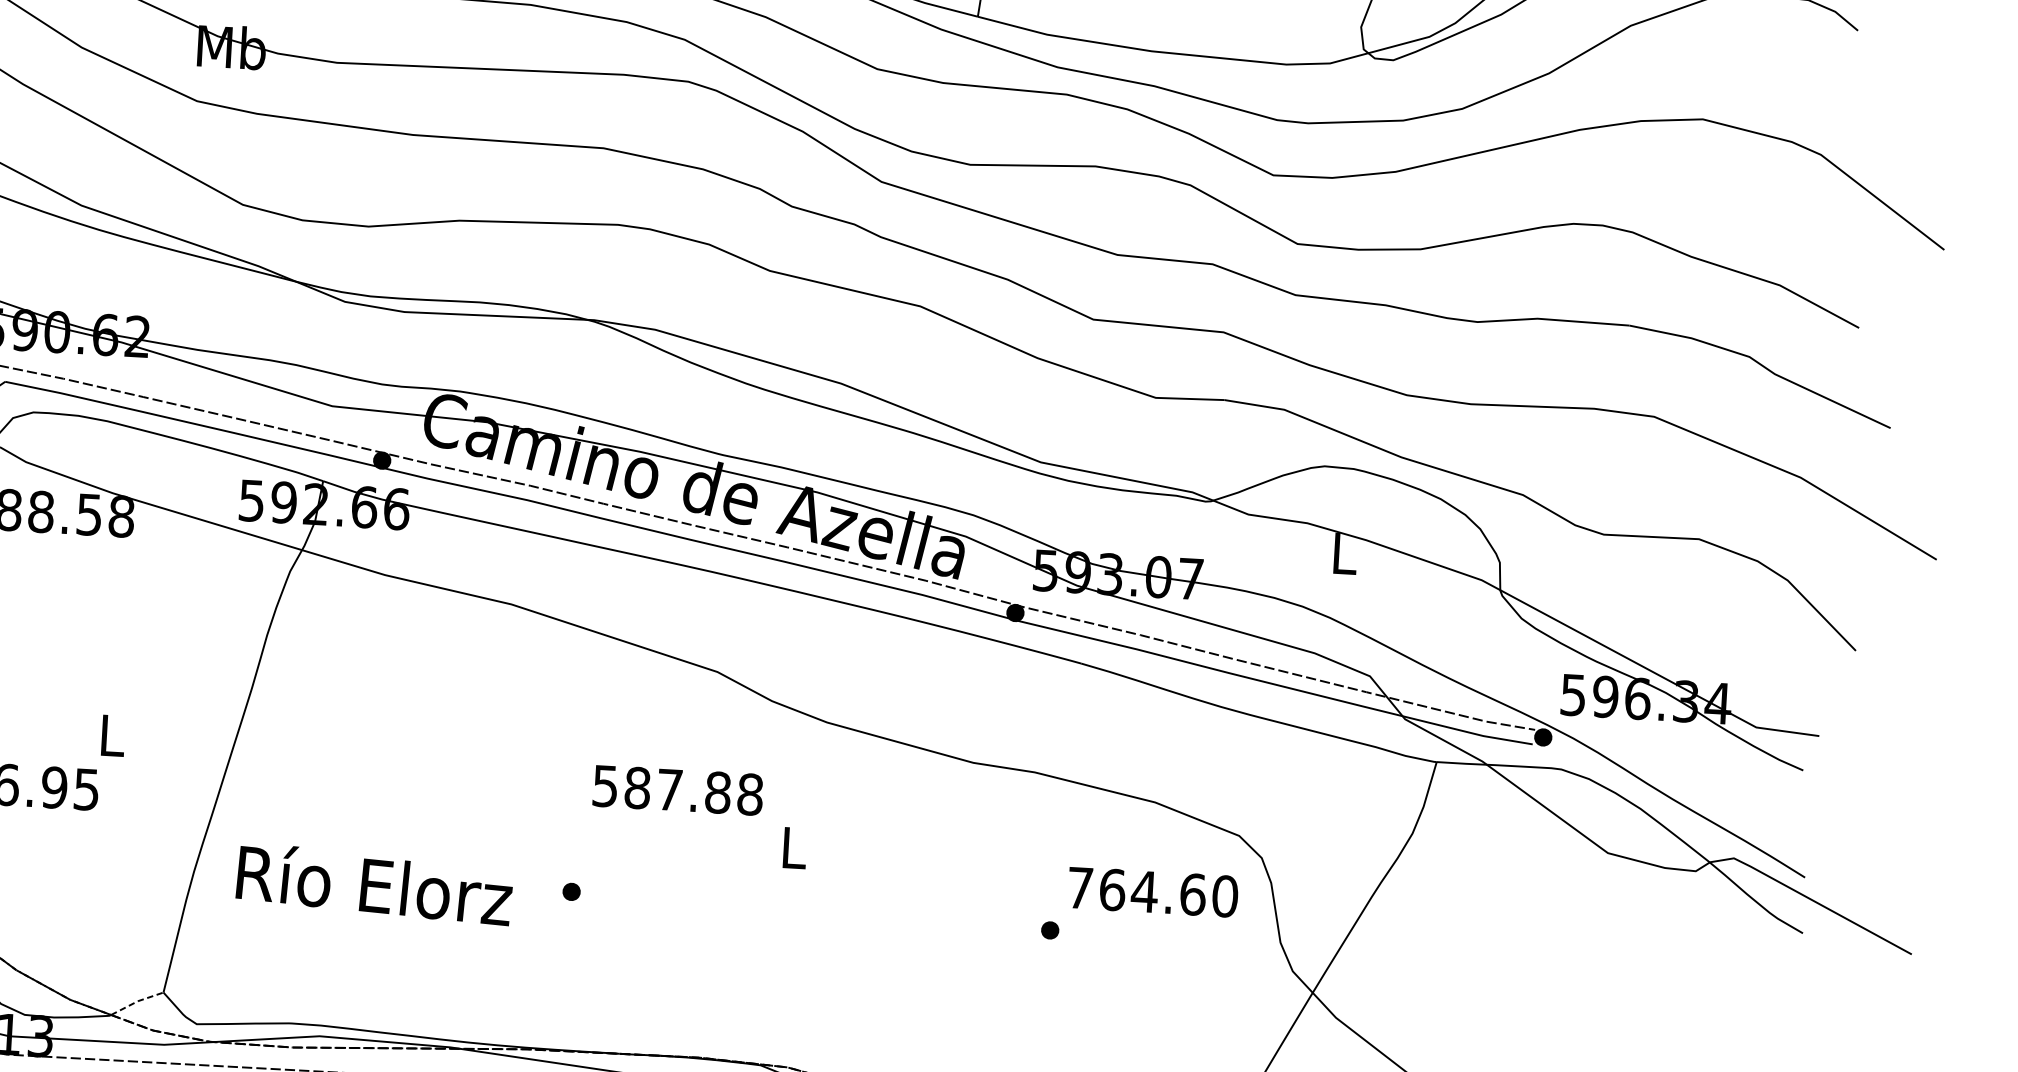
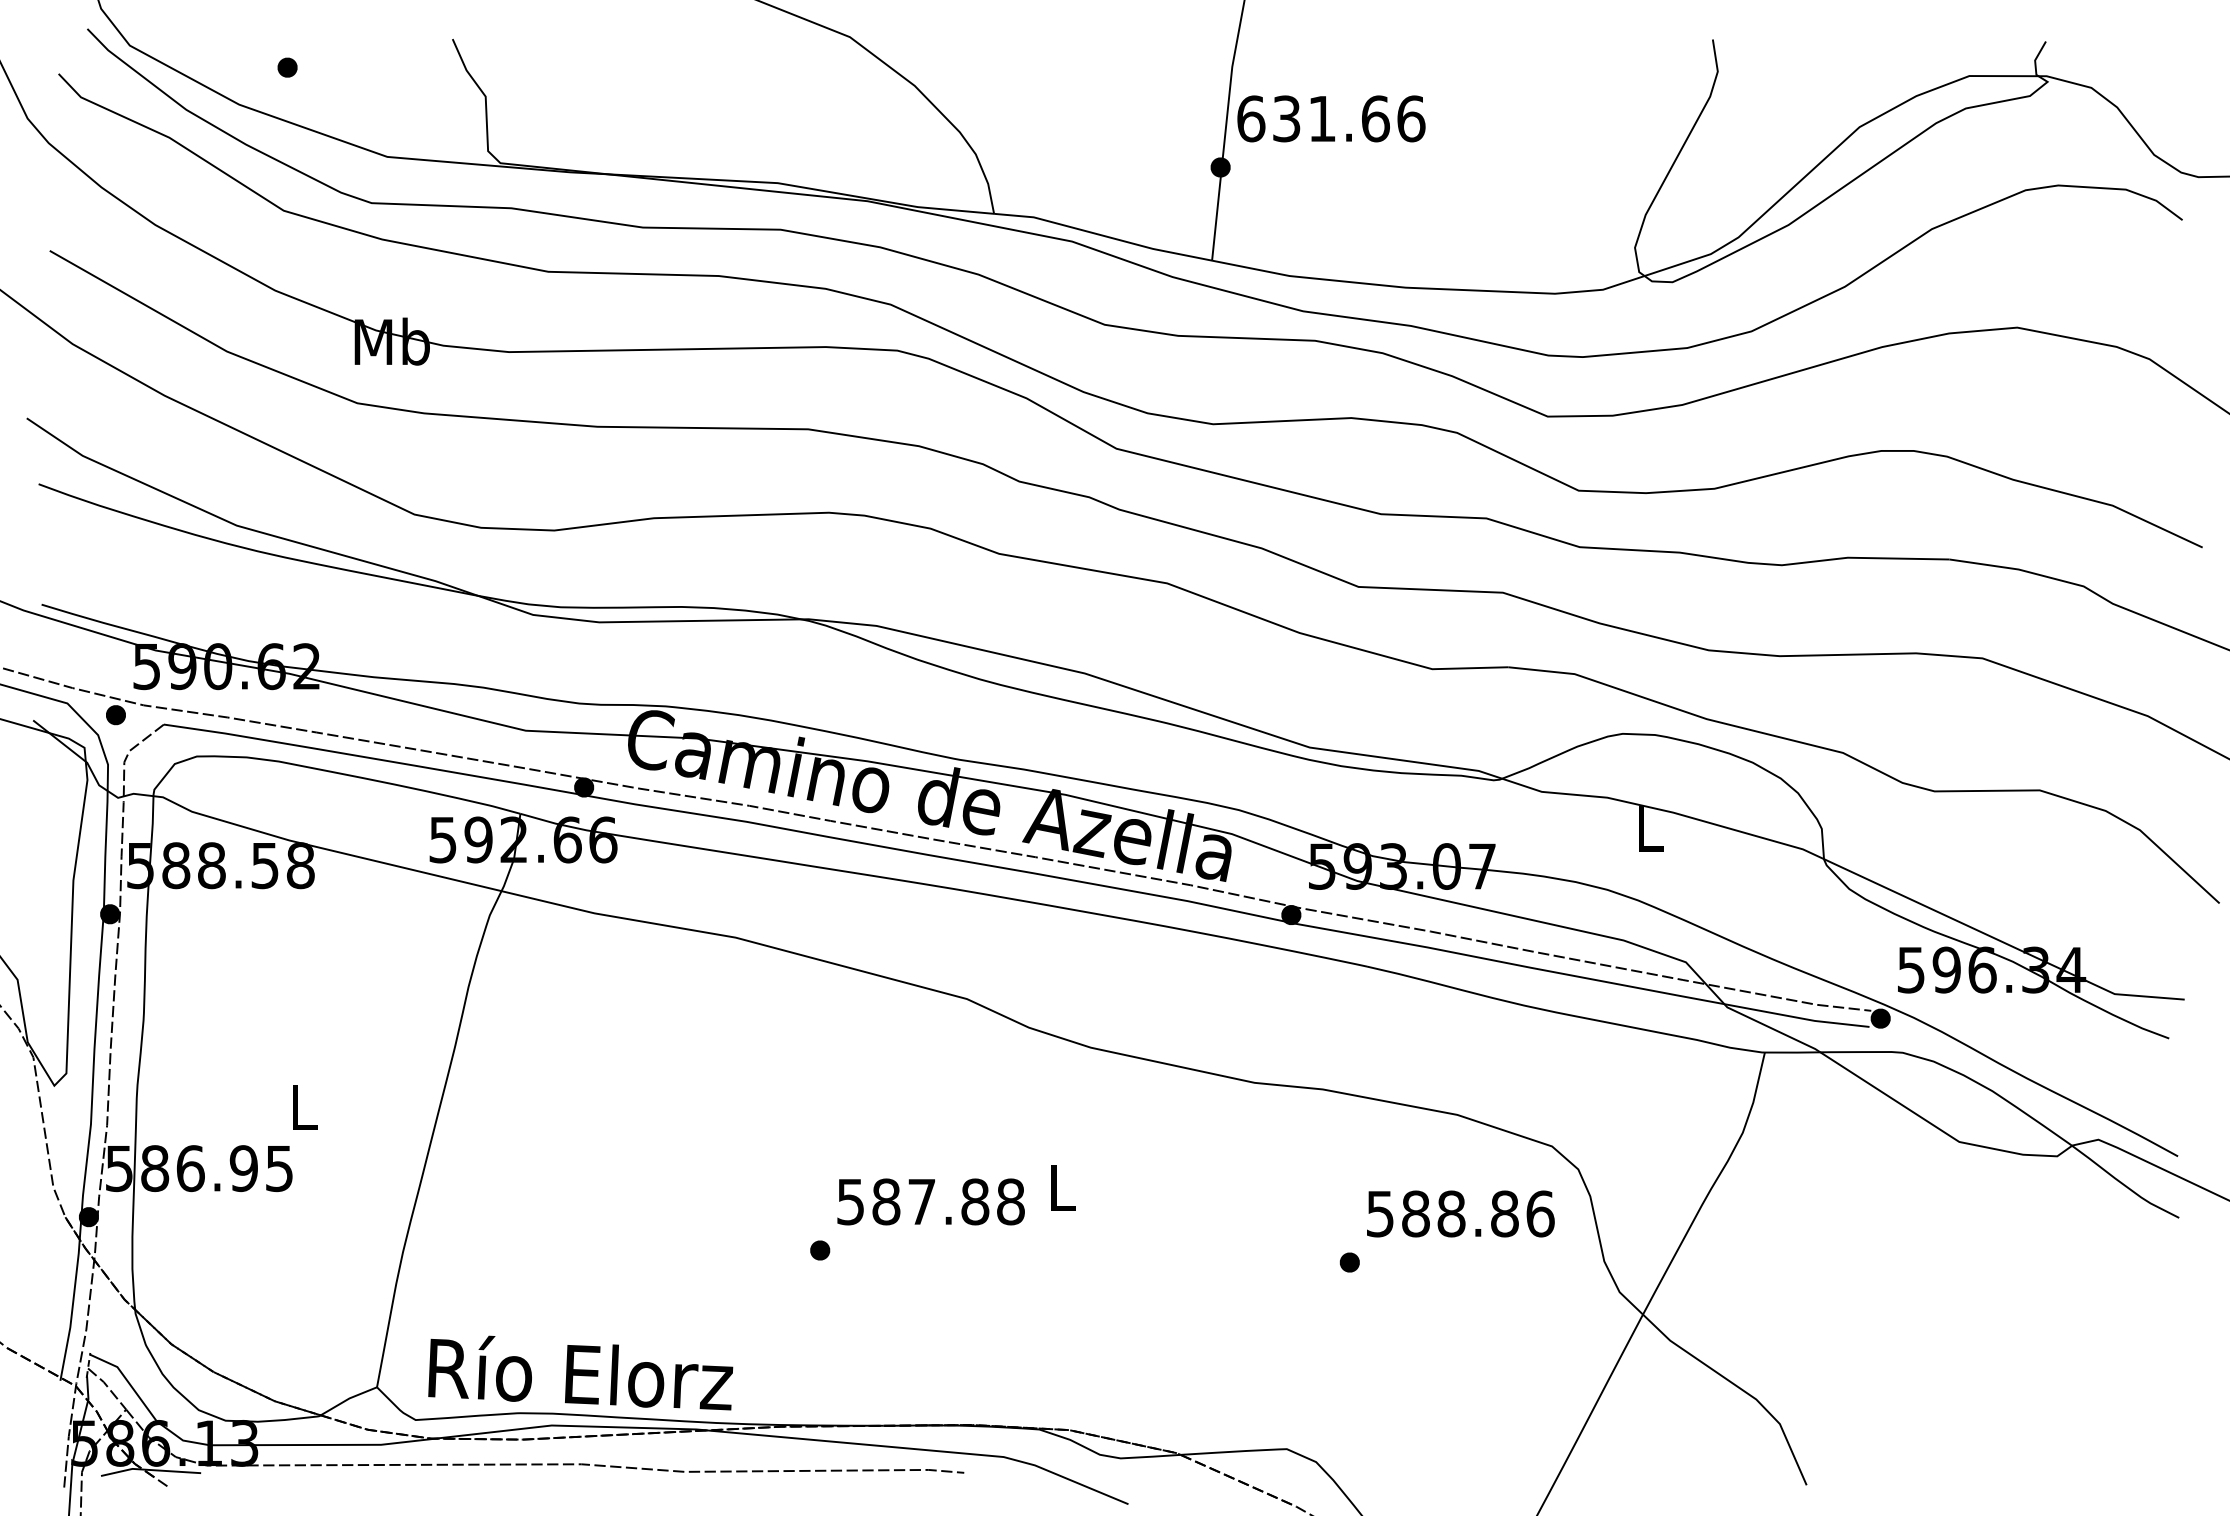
text: (677, 789) -> (930, 1201), moved
text: (374, 884) -> (580, 1372), moved
text: (1152, 891) -> (1460, 1213), 764.60 -> 588.86
line: (137, 1001) -> (348, 1398), dashed -> solid

